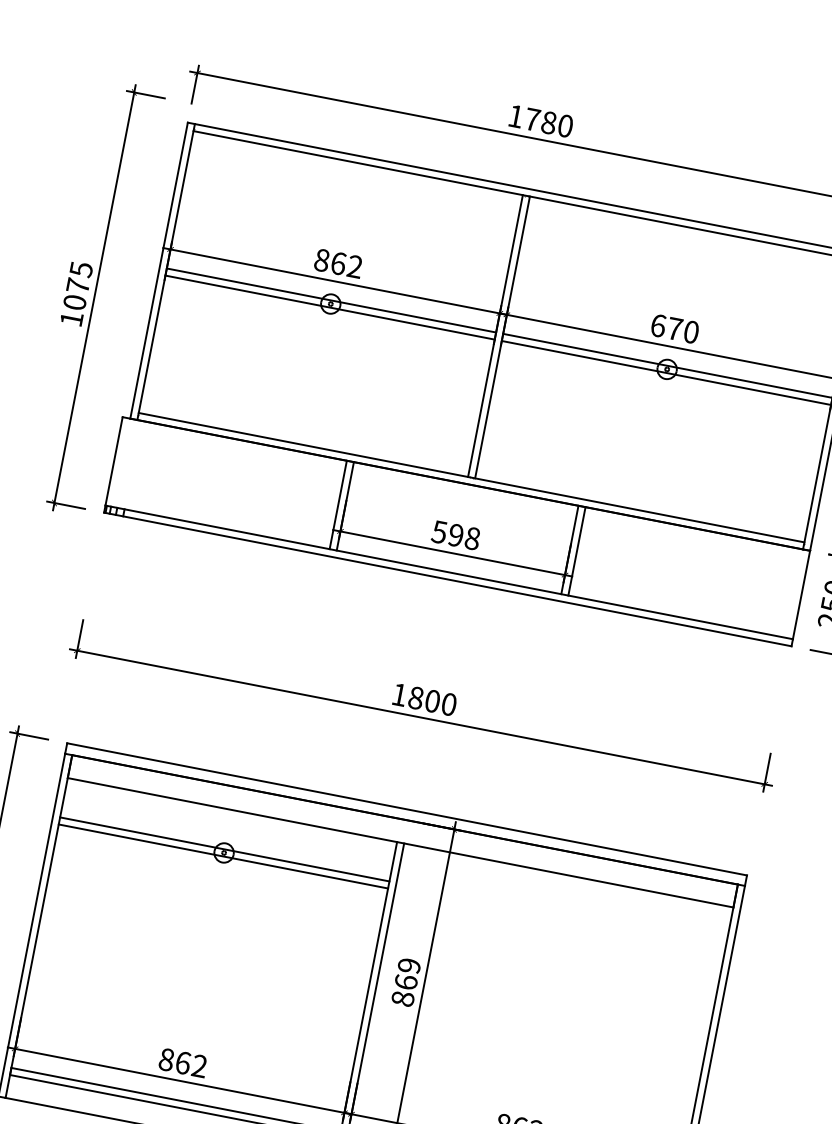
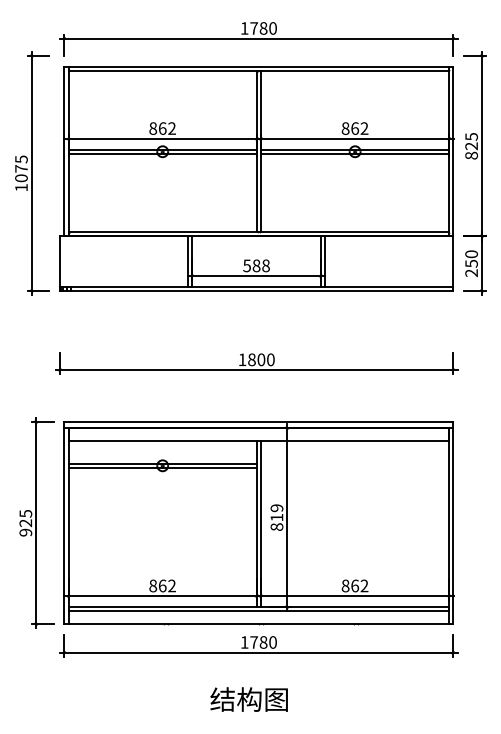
text: (673, 328) -> (354, 128), 670 -> 862
text: (456, 534) -> (256, 265), 598 -> 588
text: (405, 981) -> (276, 517), 869 -> 819

